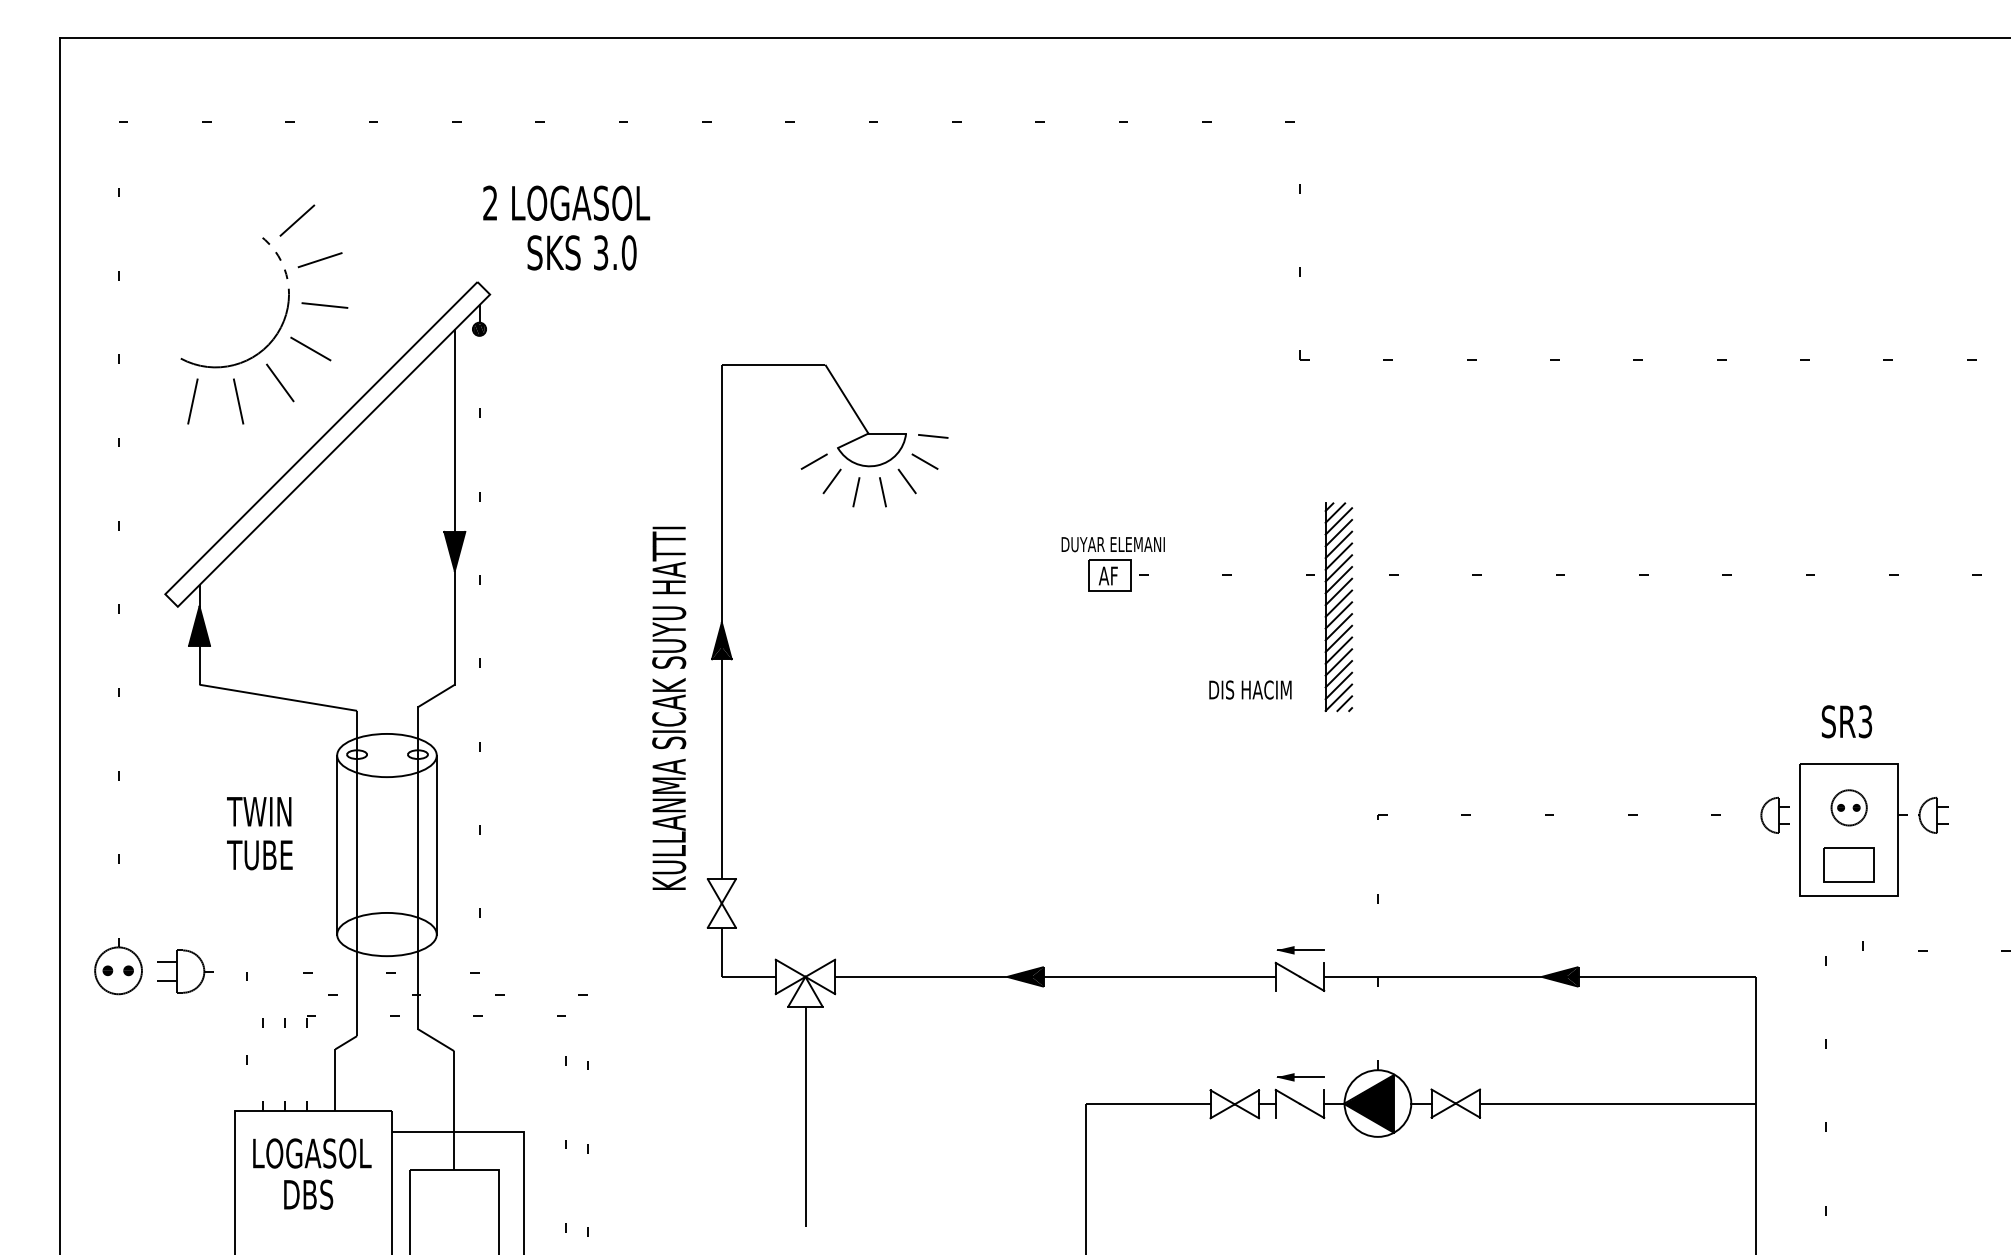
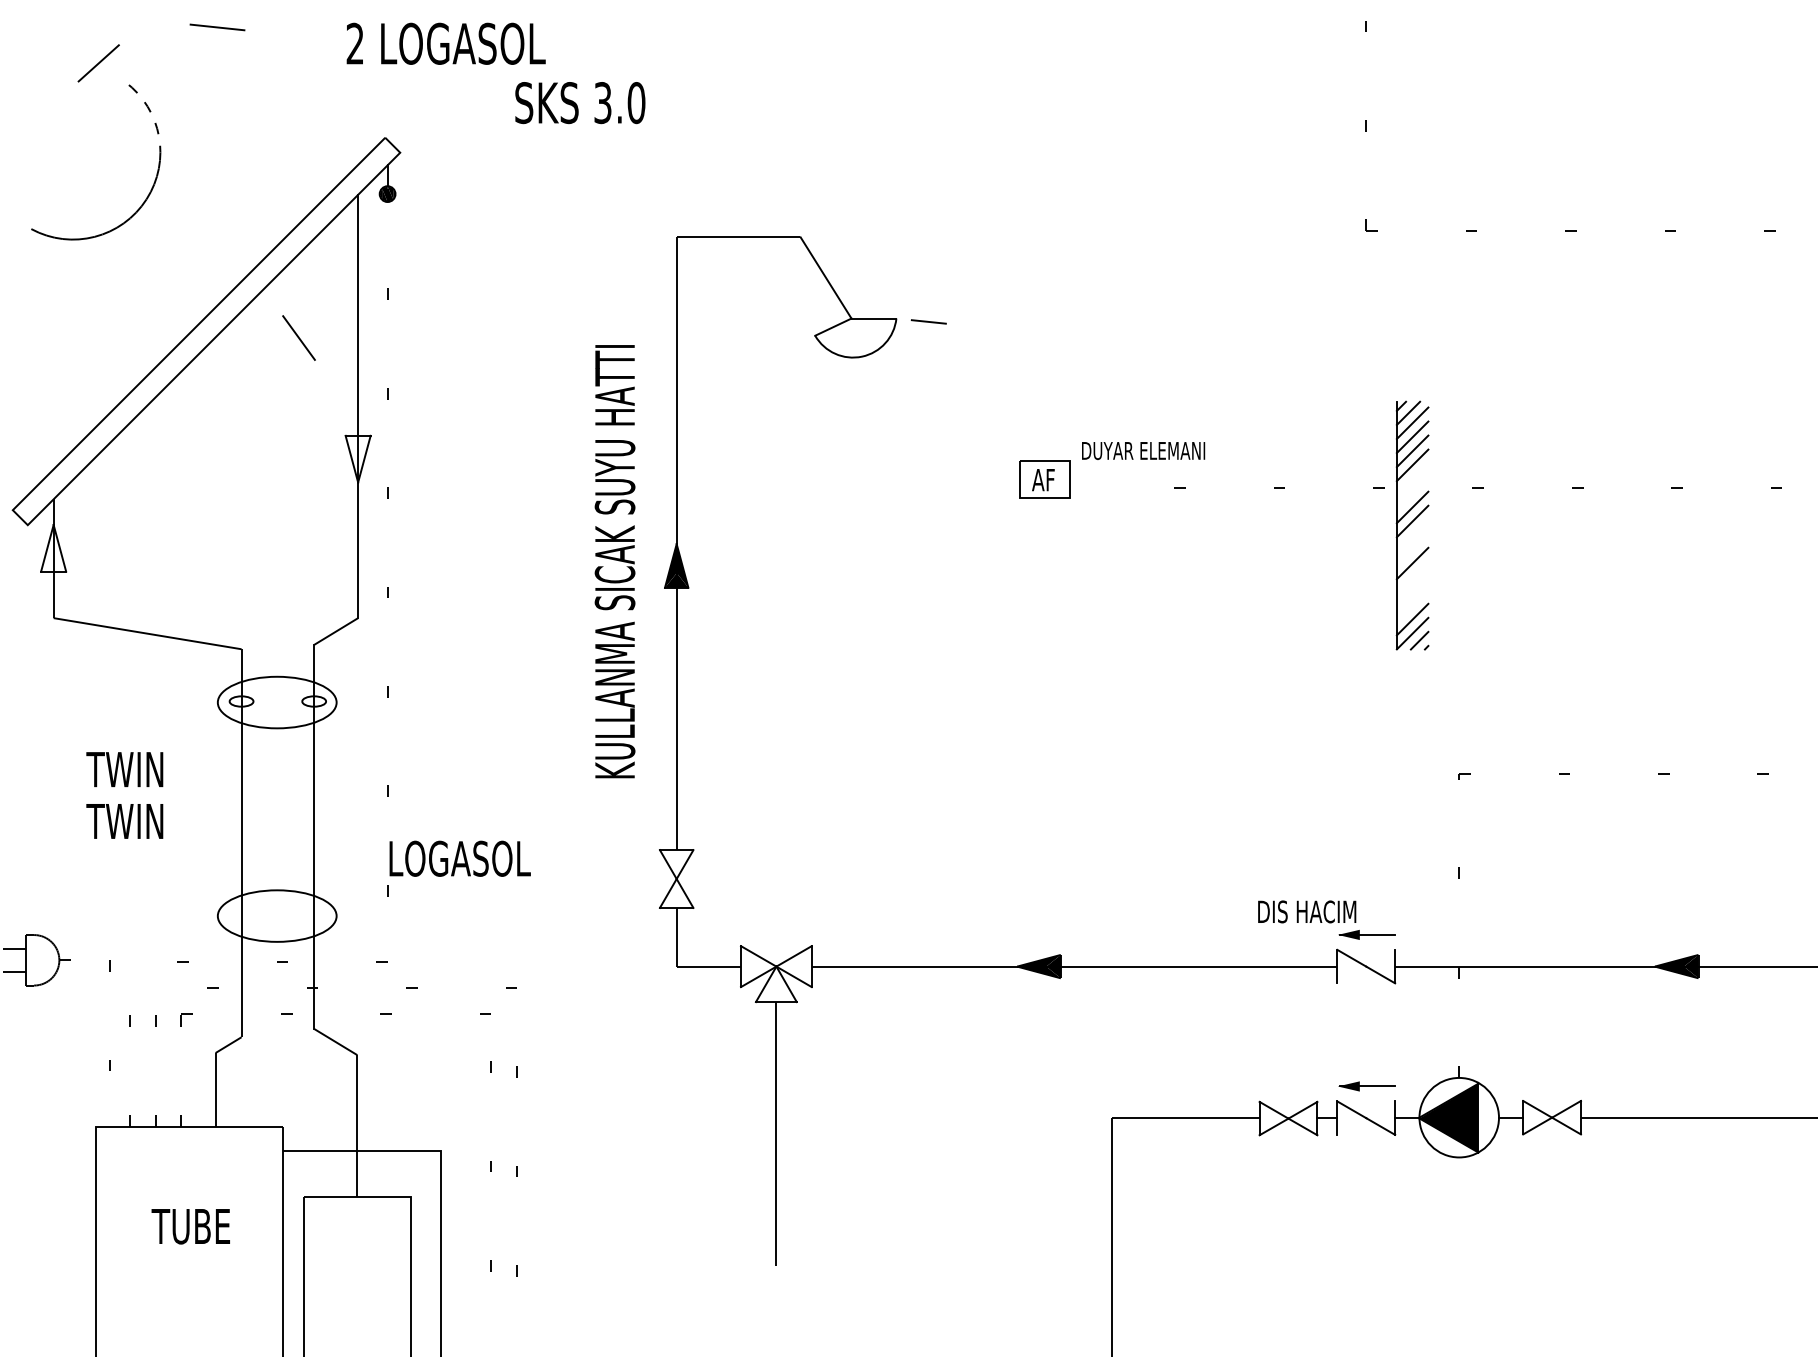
text: (566, 202) -> (446, 42), moved
line: (297, 220) -> (98, 63), moved
text: (581, 252) -> (579, 102), moved
line: (319, 259) -> (196, 110), removed
line: (324, 305) -> (217, 27), moved
line: (310, 348) -> (186, 217), removed
line: (280, 382) -> (299, 337), moved
line: (192, 401) -> (45, 280), removed
line: (238, 401) -> (100, 280), removed
line: (813, 461) -> (785, 351), removed
line: (924, 461) -> (918, 351), removed
line: (831, 481) -> (807, 375), removed
line: (906, 481) -> (896, 375), removed
line: (856, 492) -> (837, 388), removed
line: (882, 492) -> (868, 388), removed
fill: (454, 551) -> (357, 459), removed
line: (1338, 568) -> (1412, 479), removed
part: (1109, 575) -> (1044, 479), moved
line: (1338, 580) -> (1412, 493), removed
line: (1338, 615) -> (1412, 535), removed
fill: (199, 625) -> (53, 547), removed
line: (1338, 627) -> (1412, 549), removed
line: (1338, 650) -> (1412, 577), removed
line: (1338, 662) -> (1412, 591), removed
line: (1338, 674) -> (1412, 605), removed
text: (1250, 689) -> (1307, 911), moved
text: (669, 707) -> (615, 560), moved
line: (337, 844) -> (218, 808), removed
line: (436, 844) -> (336, 808), removed
text: (267, 855) -> (134, 821), TUBE -> TWIN
text: (312, 1153) -> (460, 858), moved
text: (314, 1194) -> (190, 1226), DBS -> TUBE

